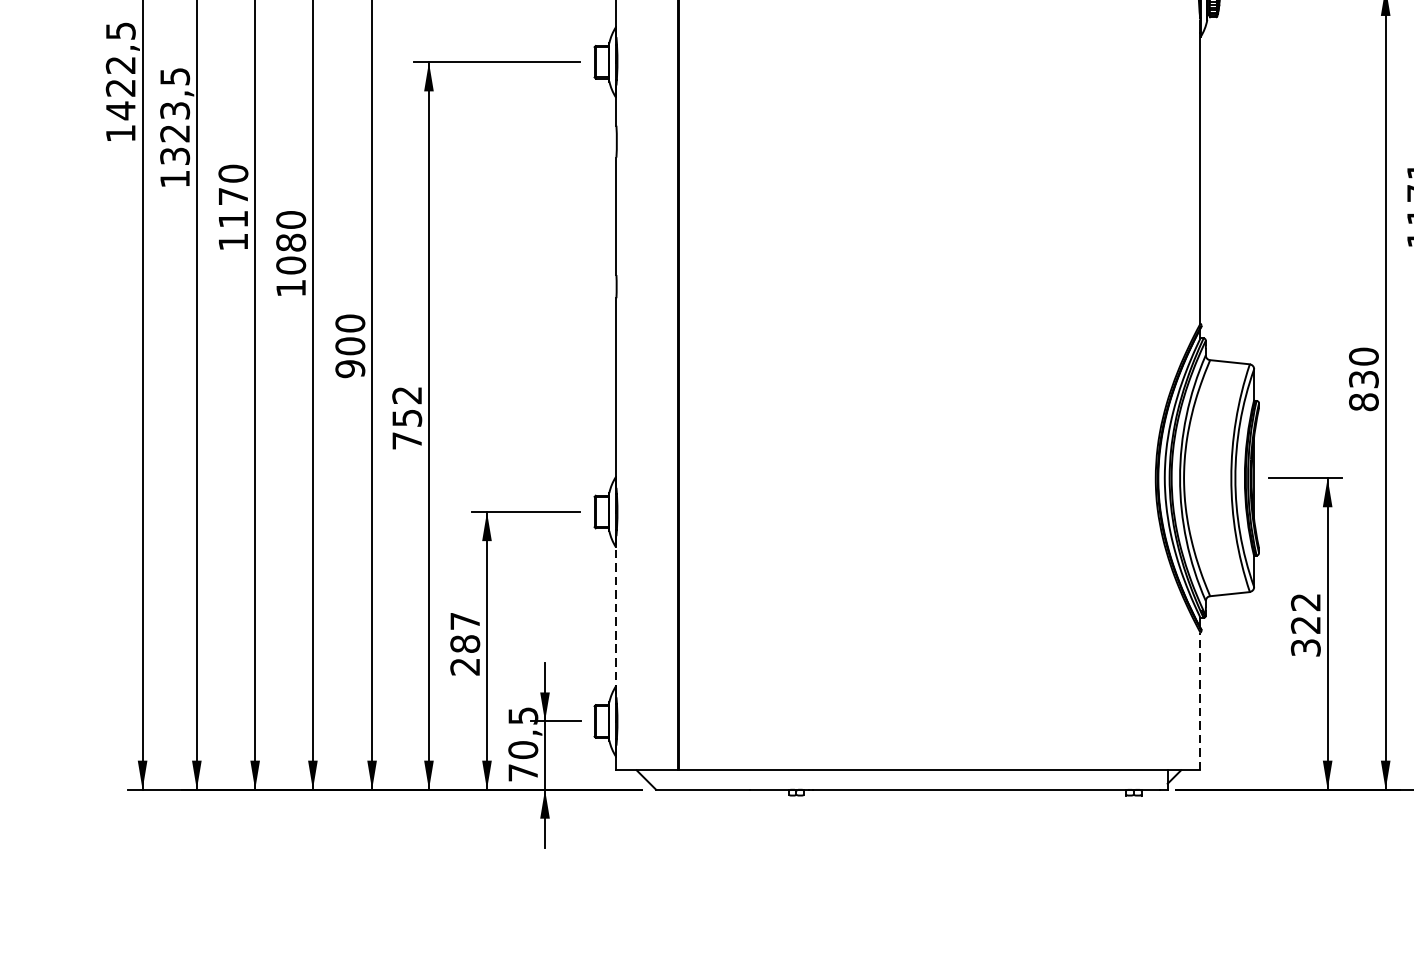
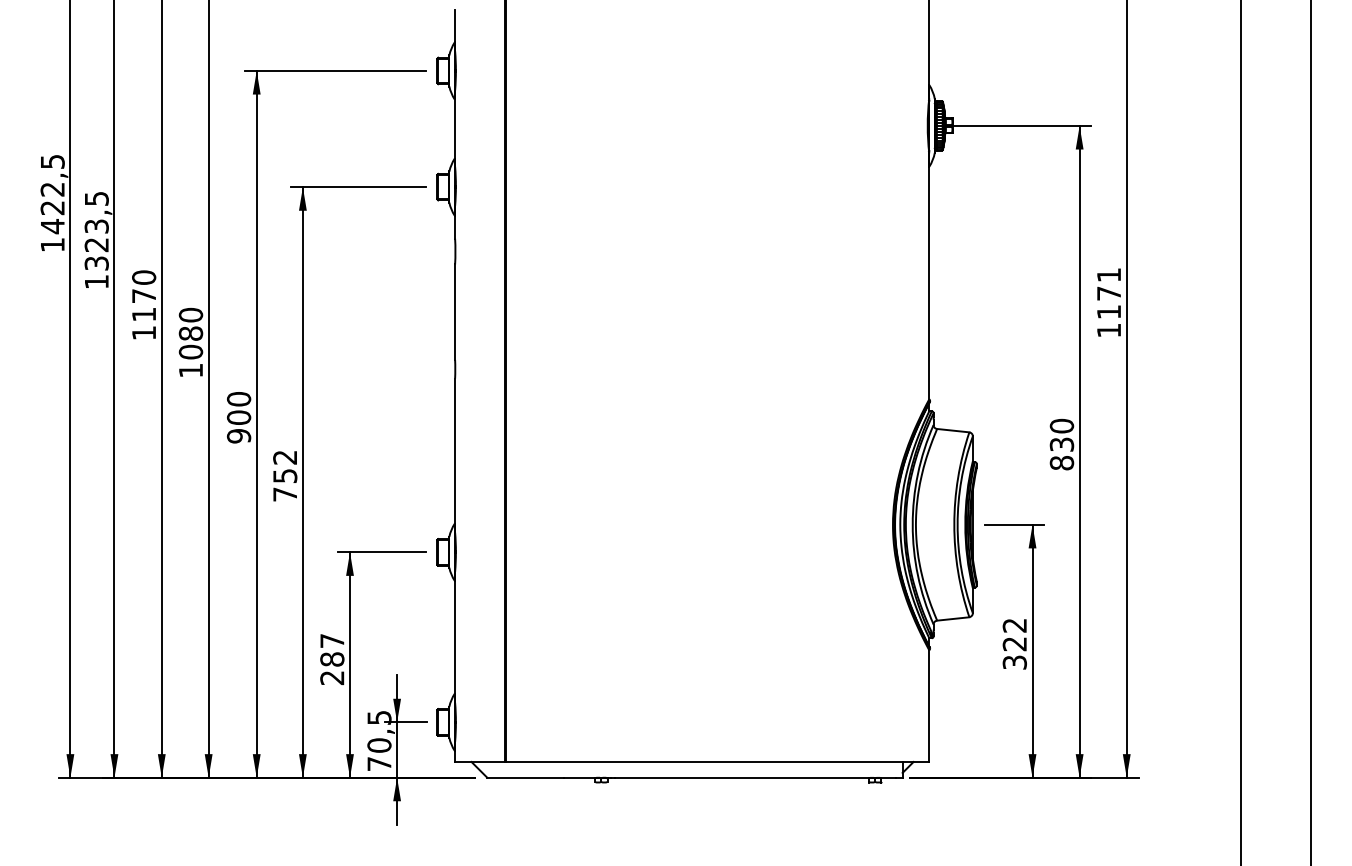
line: (616, 616) -> (455, 637), dashed -> solid
line: (1200, 701) -> (929, 706), dashed -> solid

